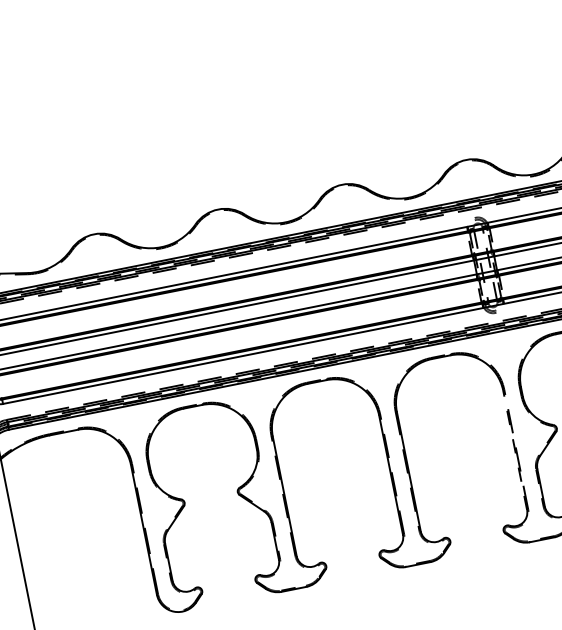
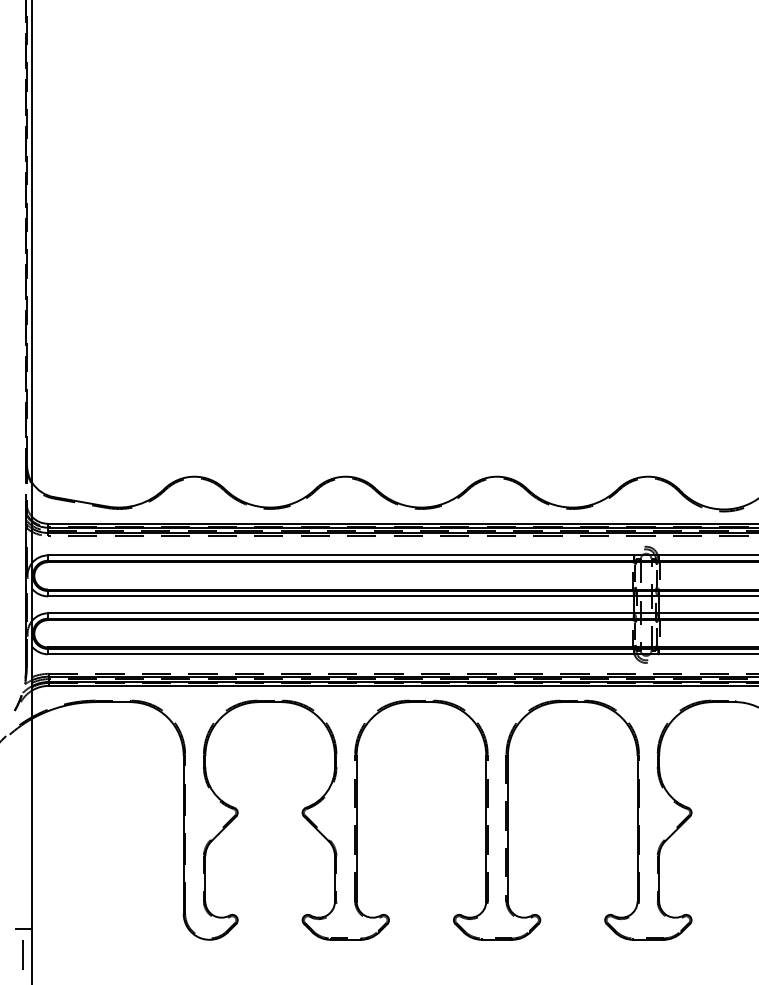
line: (515, 450) -> (637, 828), dashed -> solid

